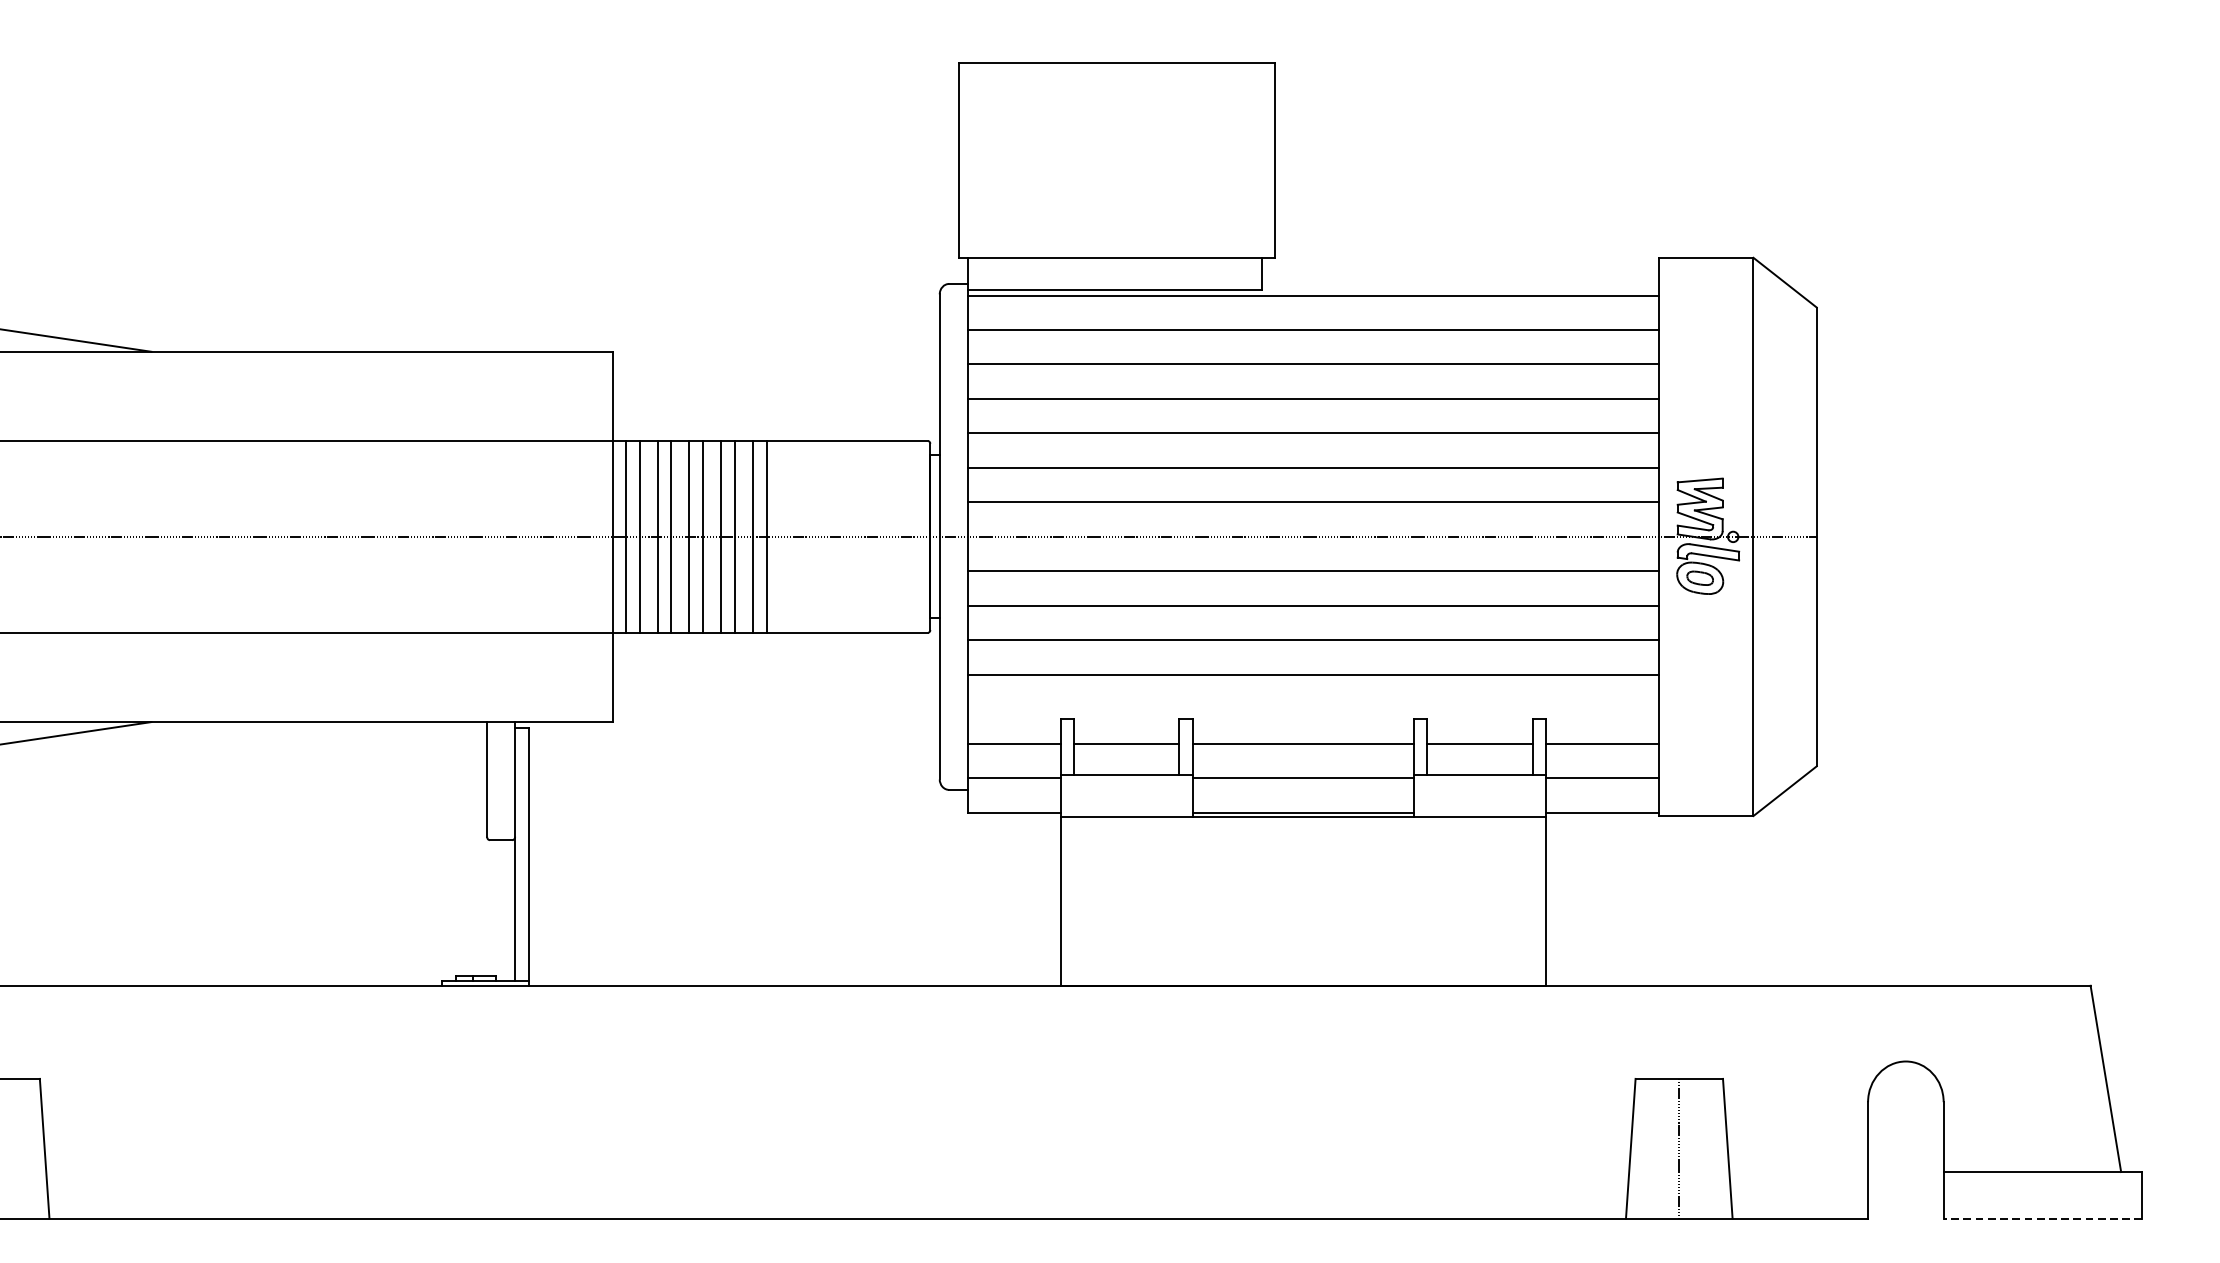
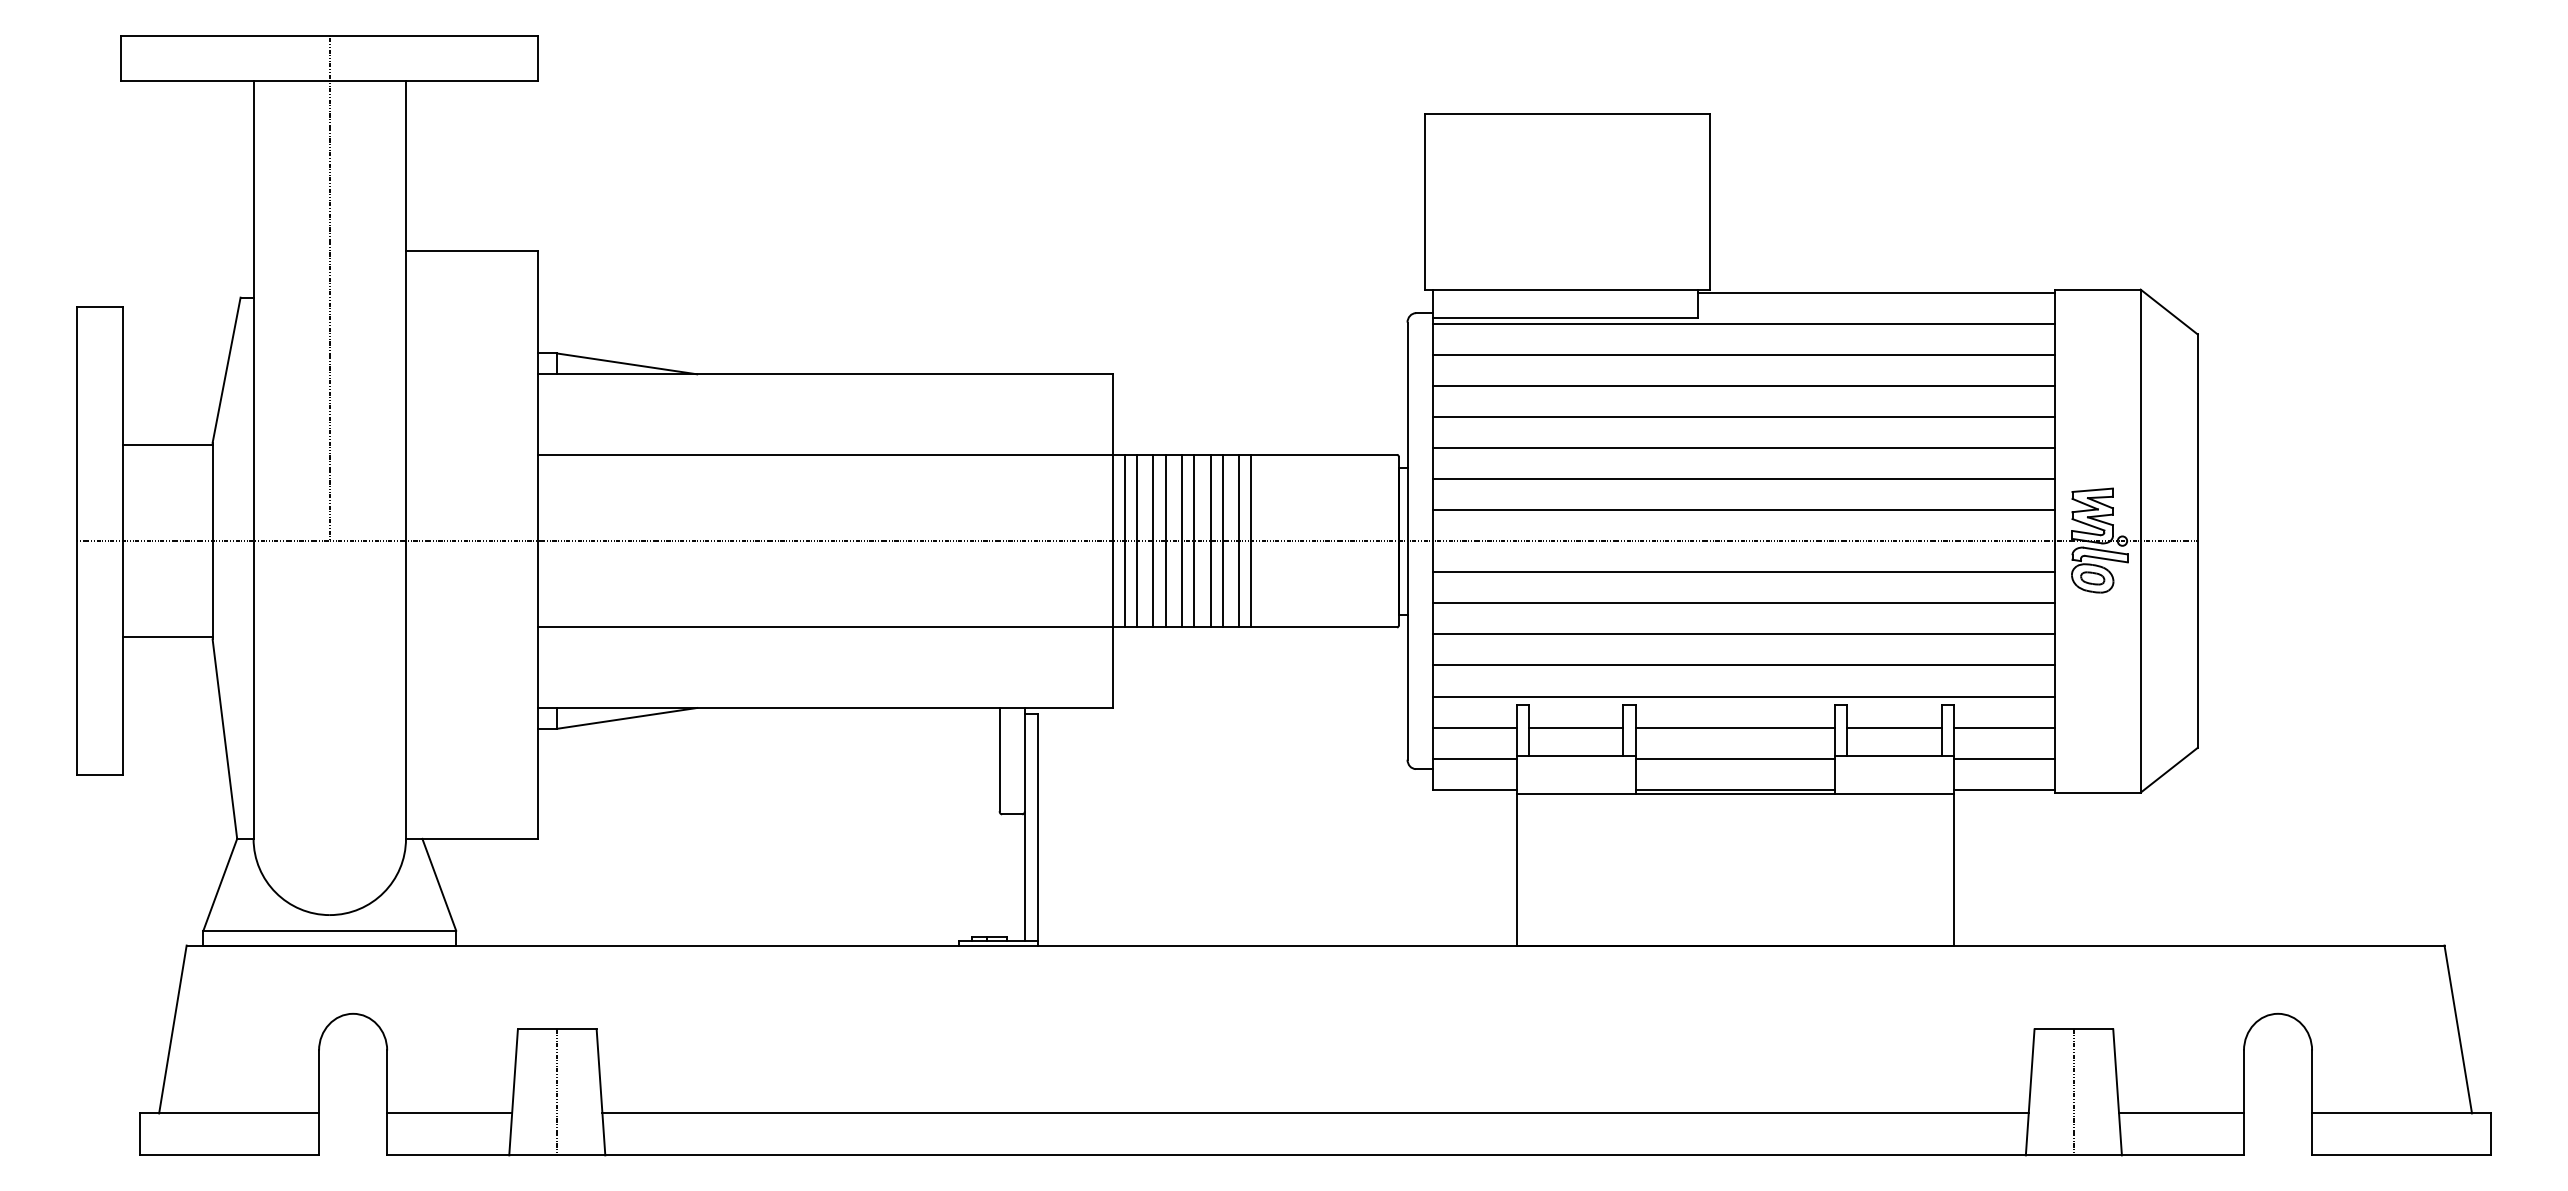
line: (1460, 260) -> (1876, 292), added
line: (1313, 709) -> (1744, 696), added
line: (837, 1172) -> (1315, 1113), added
line: (1798, 1172) -> (2181, 1113), added
line: (2042, 1218) -> (2401, 1155), dashed -> solid

